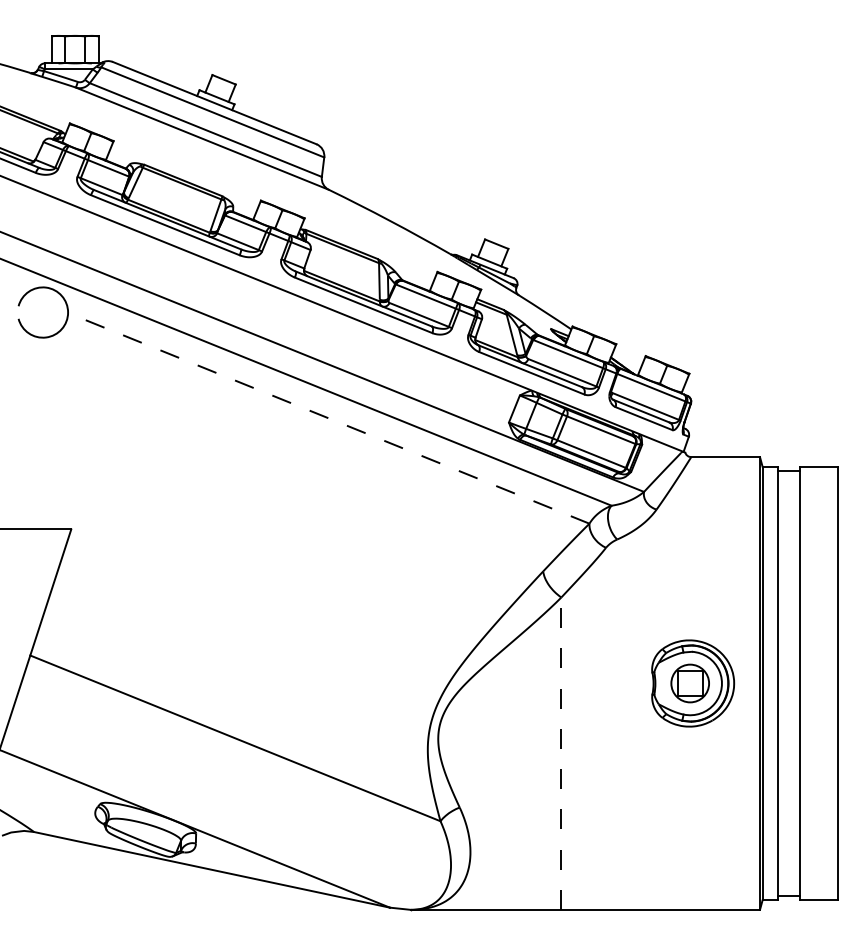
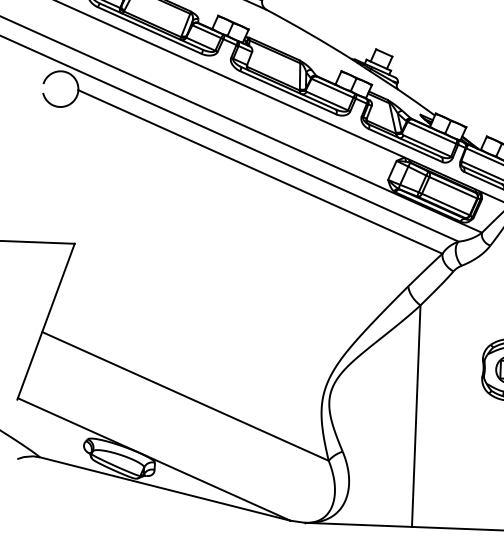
line: (328, 418) -> (260, 172), dashed -> solid
line: (561, 753) -> (416, 416), dashed -> solid

